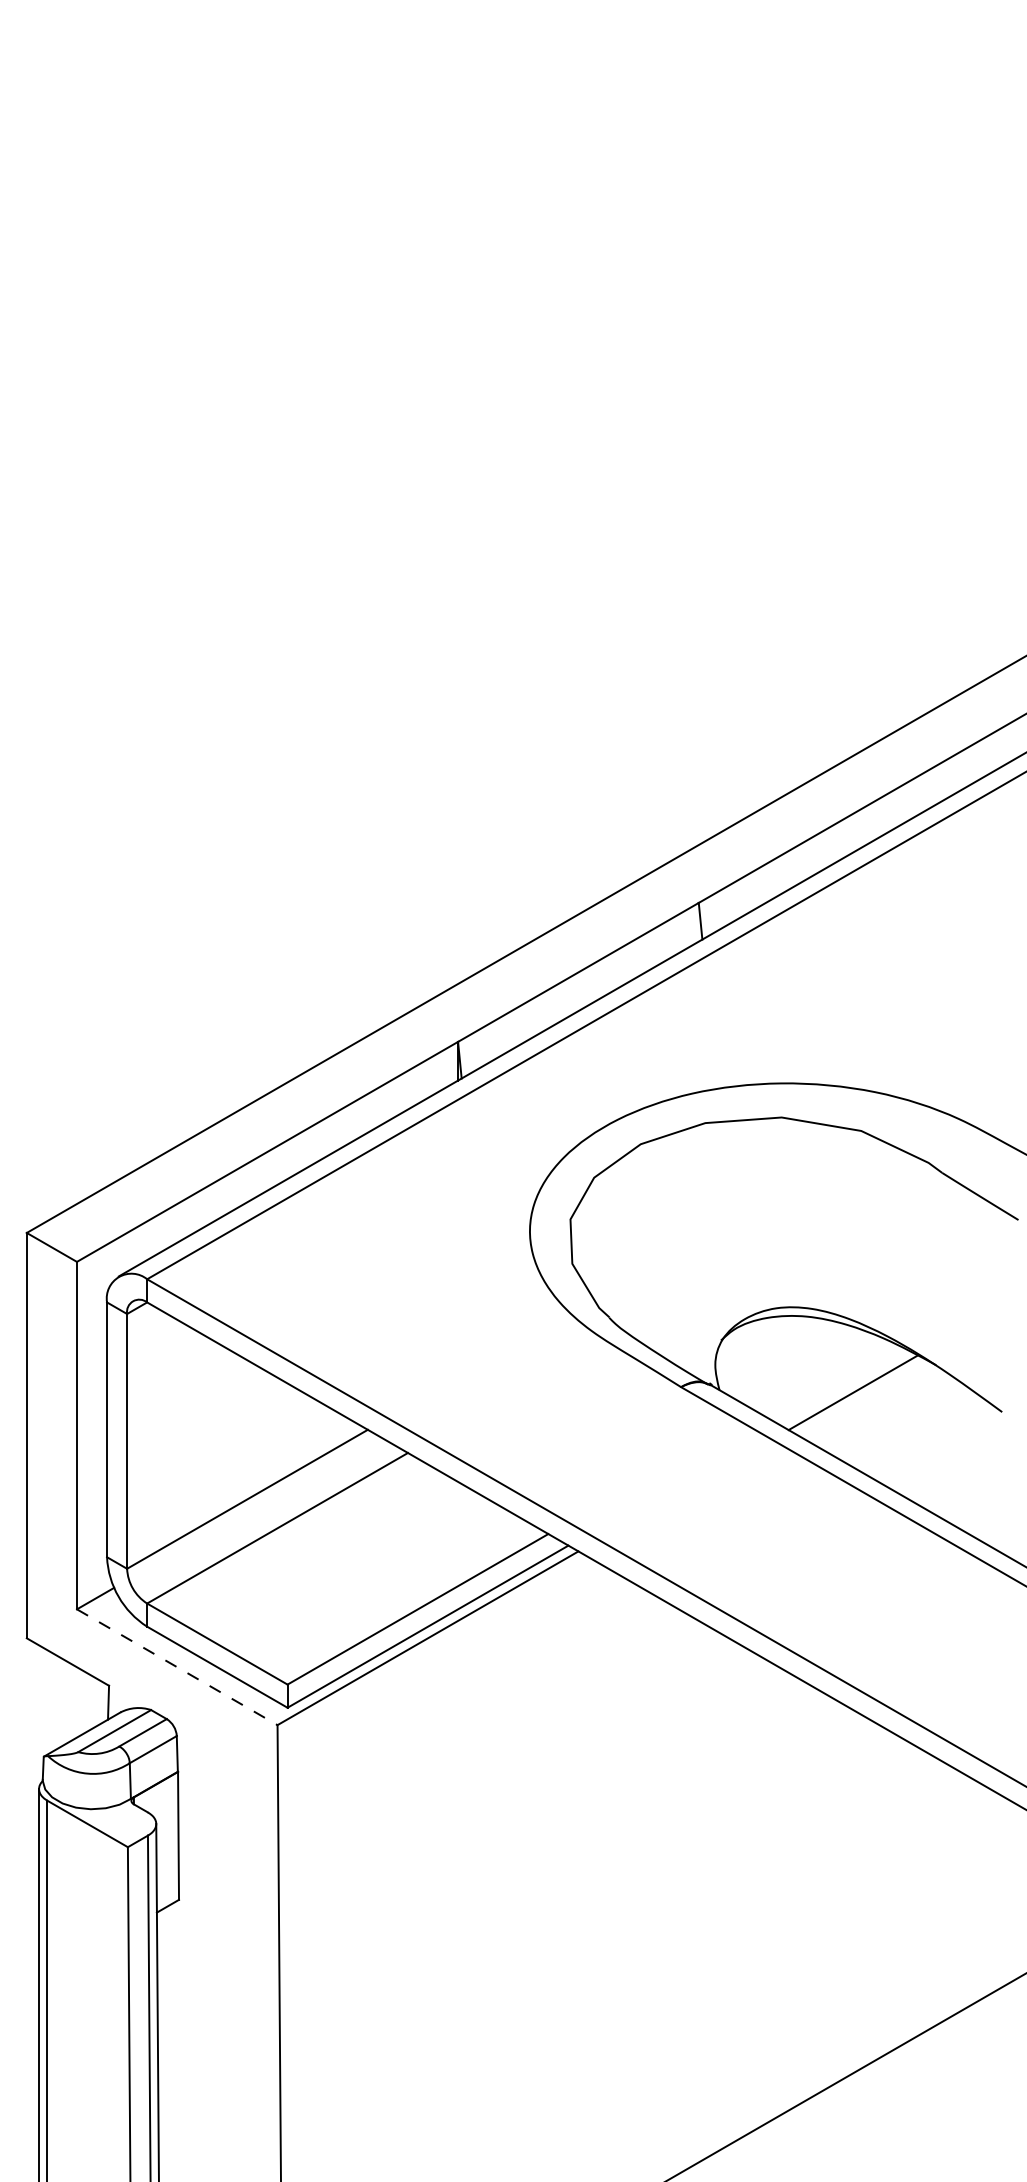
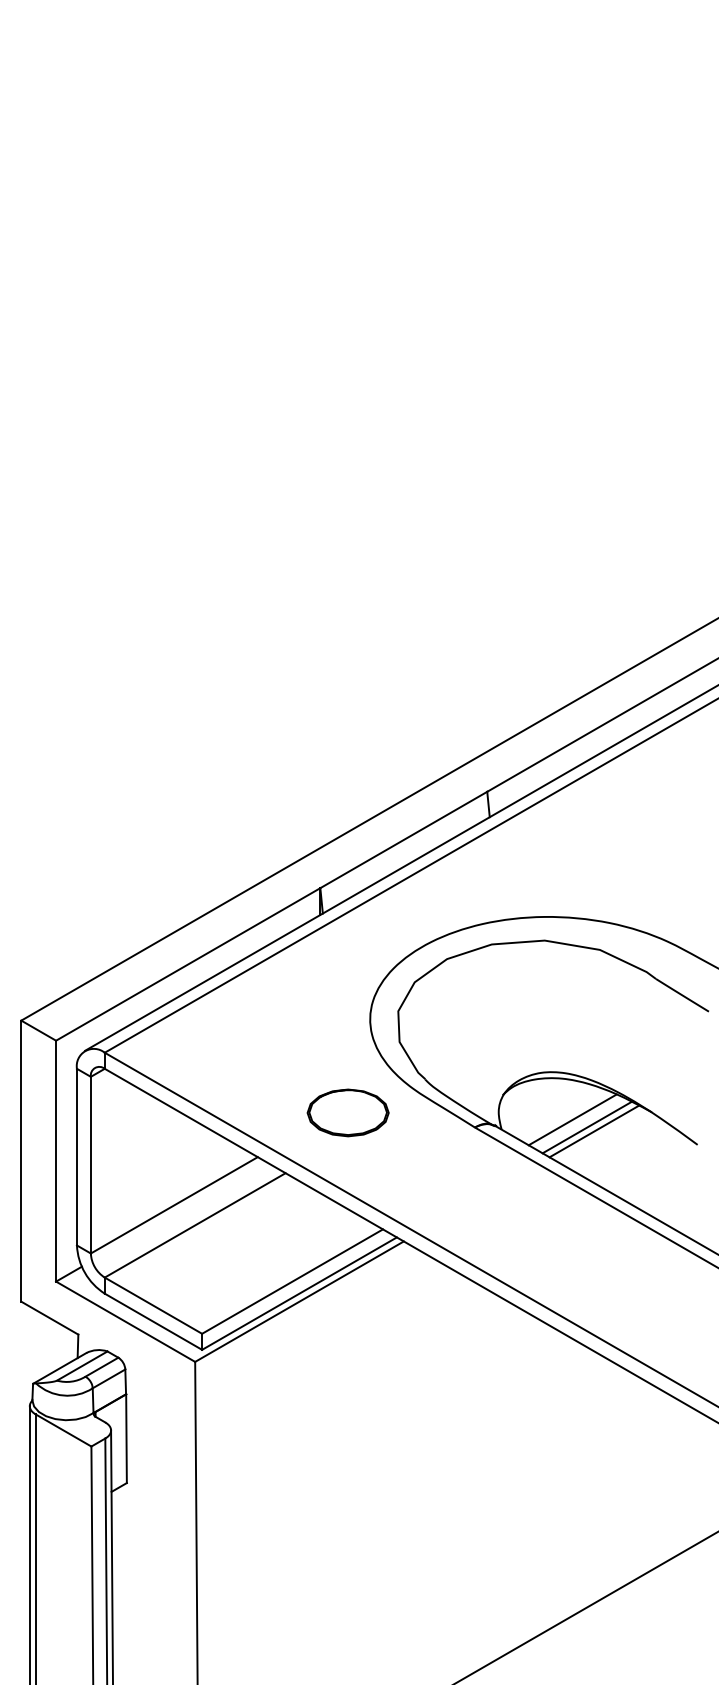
part: (497, 1365) -> (347, 1112), added
line: (821, 1375) -> (572, 1119), added
line: (841, 1387) -> (586, 1127), added
line: (178, 1668) -> (126, 1322), dashed -> solid

